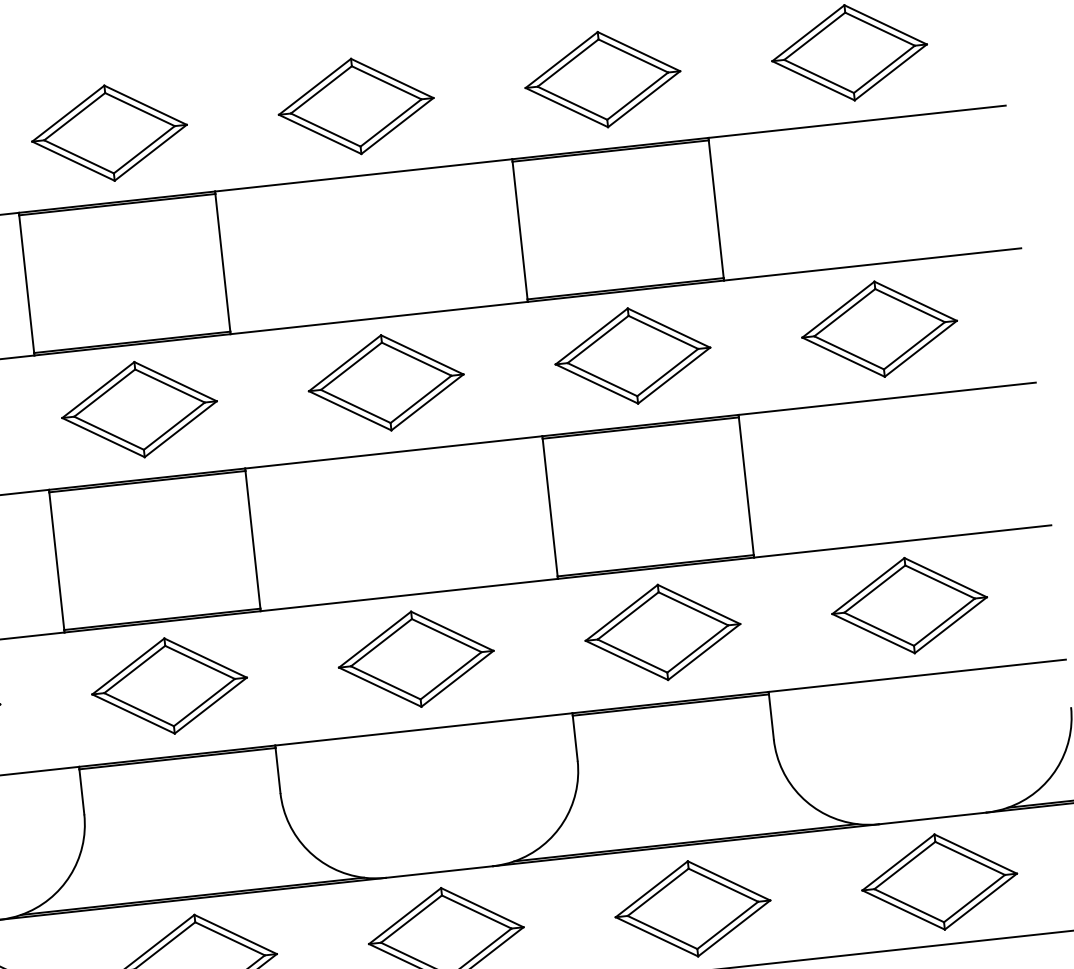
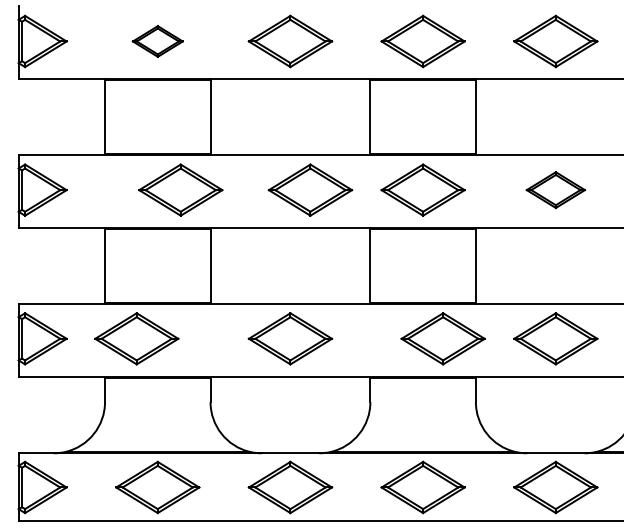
part: (109, 133) -> (157, 41), size x0.6
part: (878, 328) -> (555, 189), size x0.7
part: (386, 381) -> (310, 189), moved
part: (138, 408) -> (180, 189), moved
part: (661, 631) -> (442, 338), moved
part: (168, 685) -> (136, 338), moved

